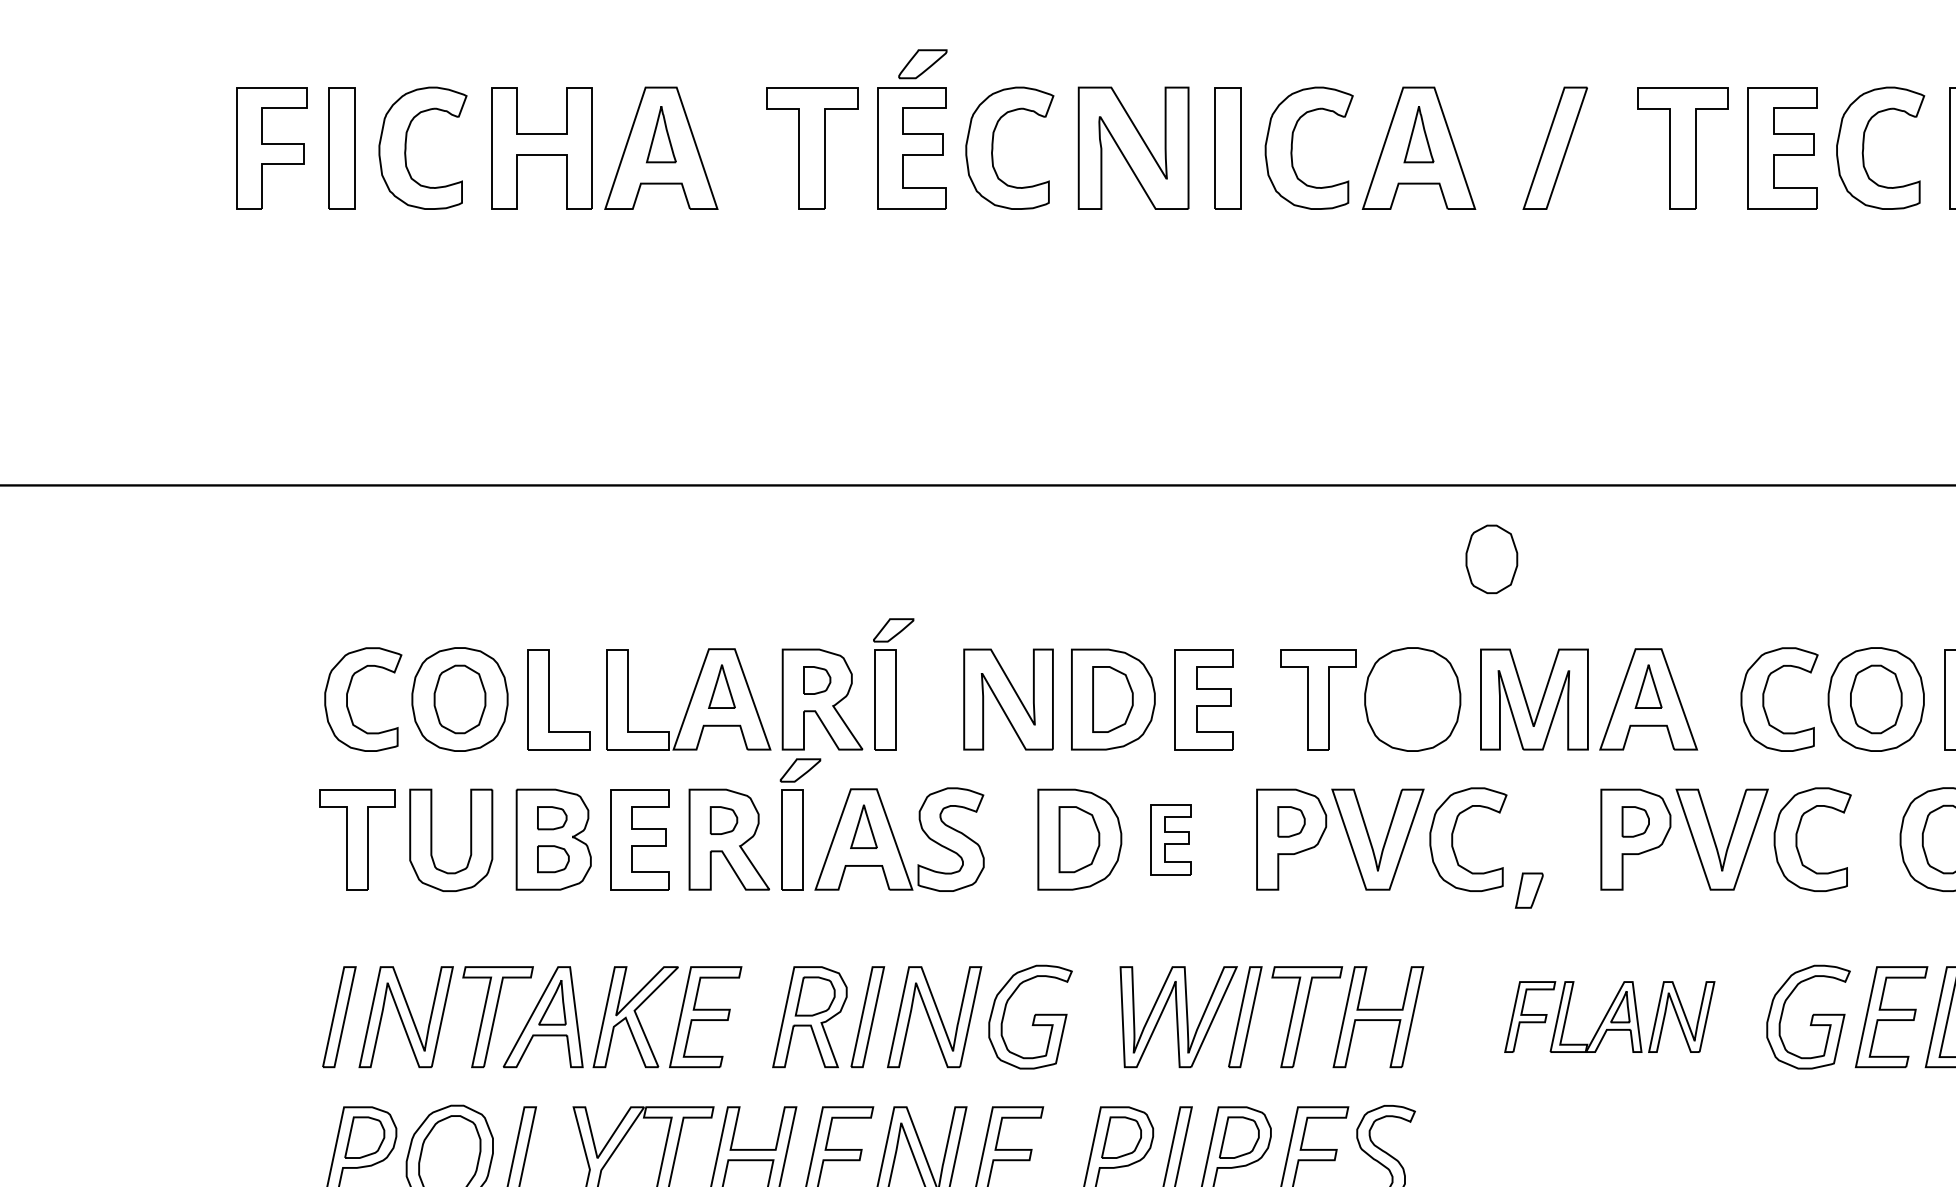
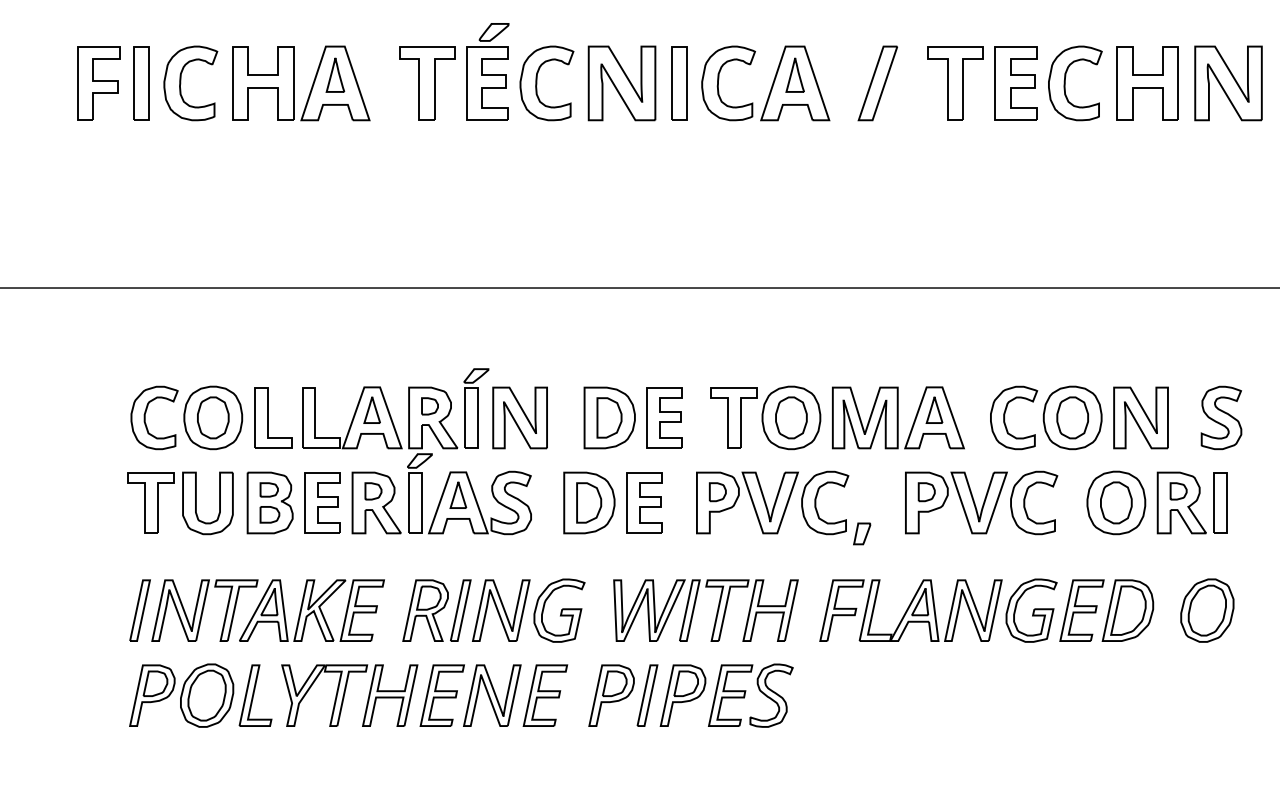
part: (1491, 558) -> (791, 417), moved
part: (1007, 698) -> (519, 417), moved
part: (1170, 838) -> (644, 502), size x1.43
part: (1608, 1016) -> (910, 610), size x1.43

